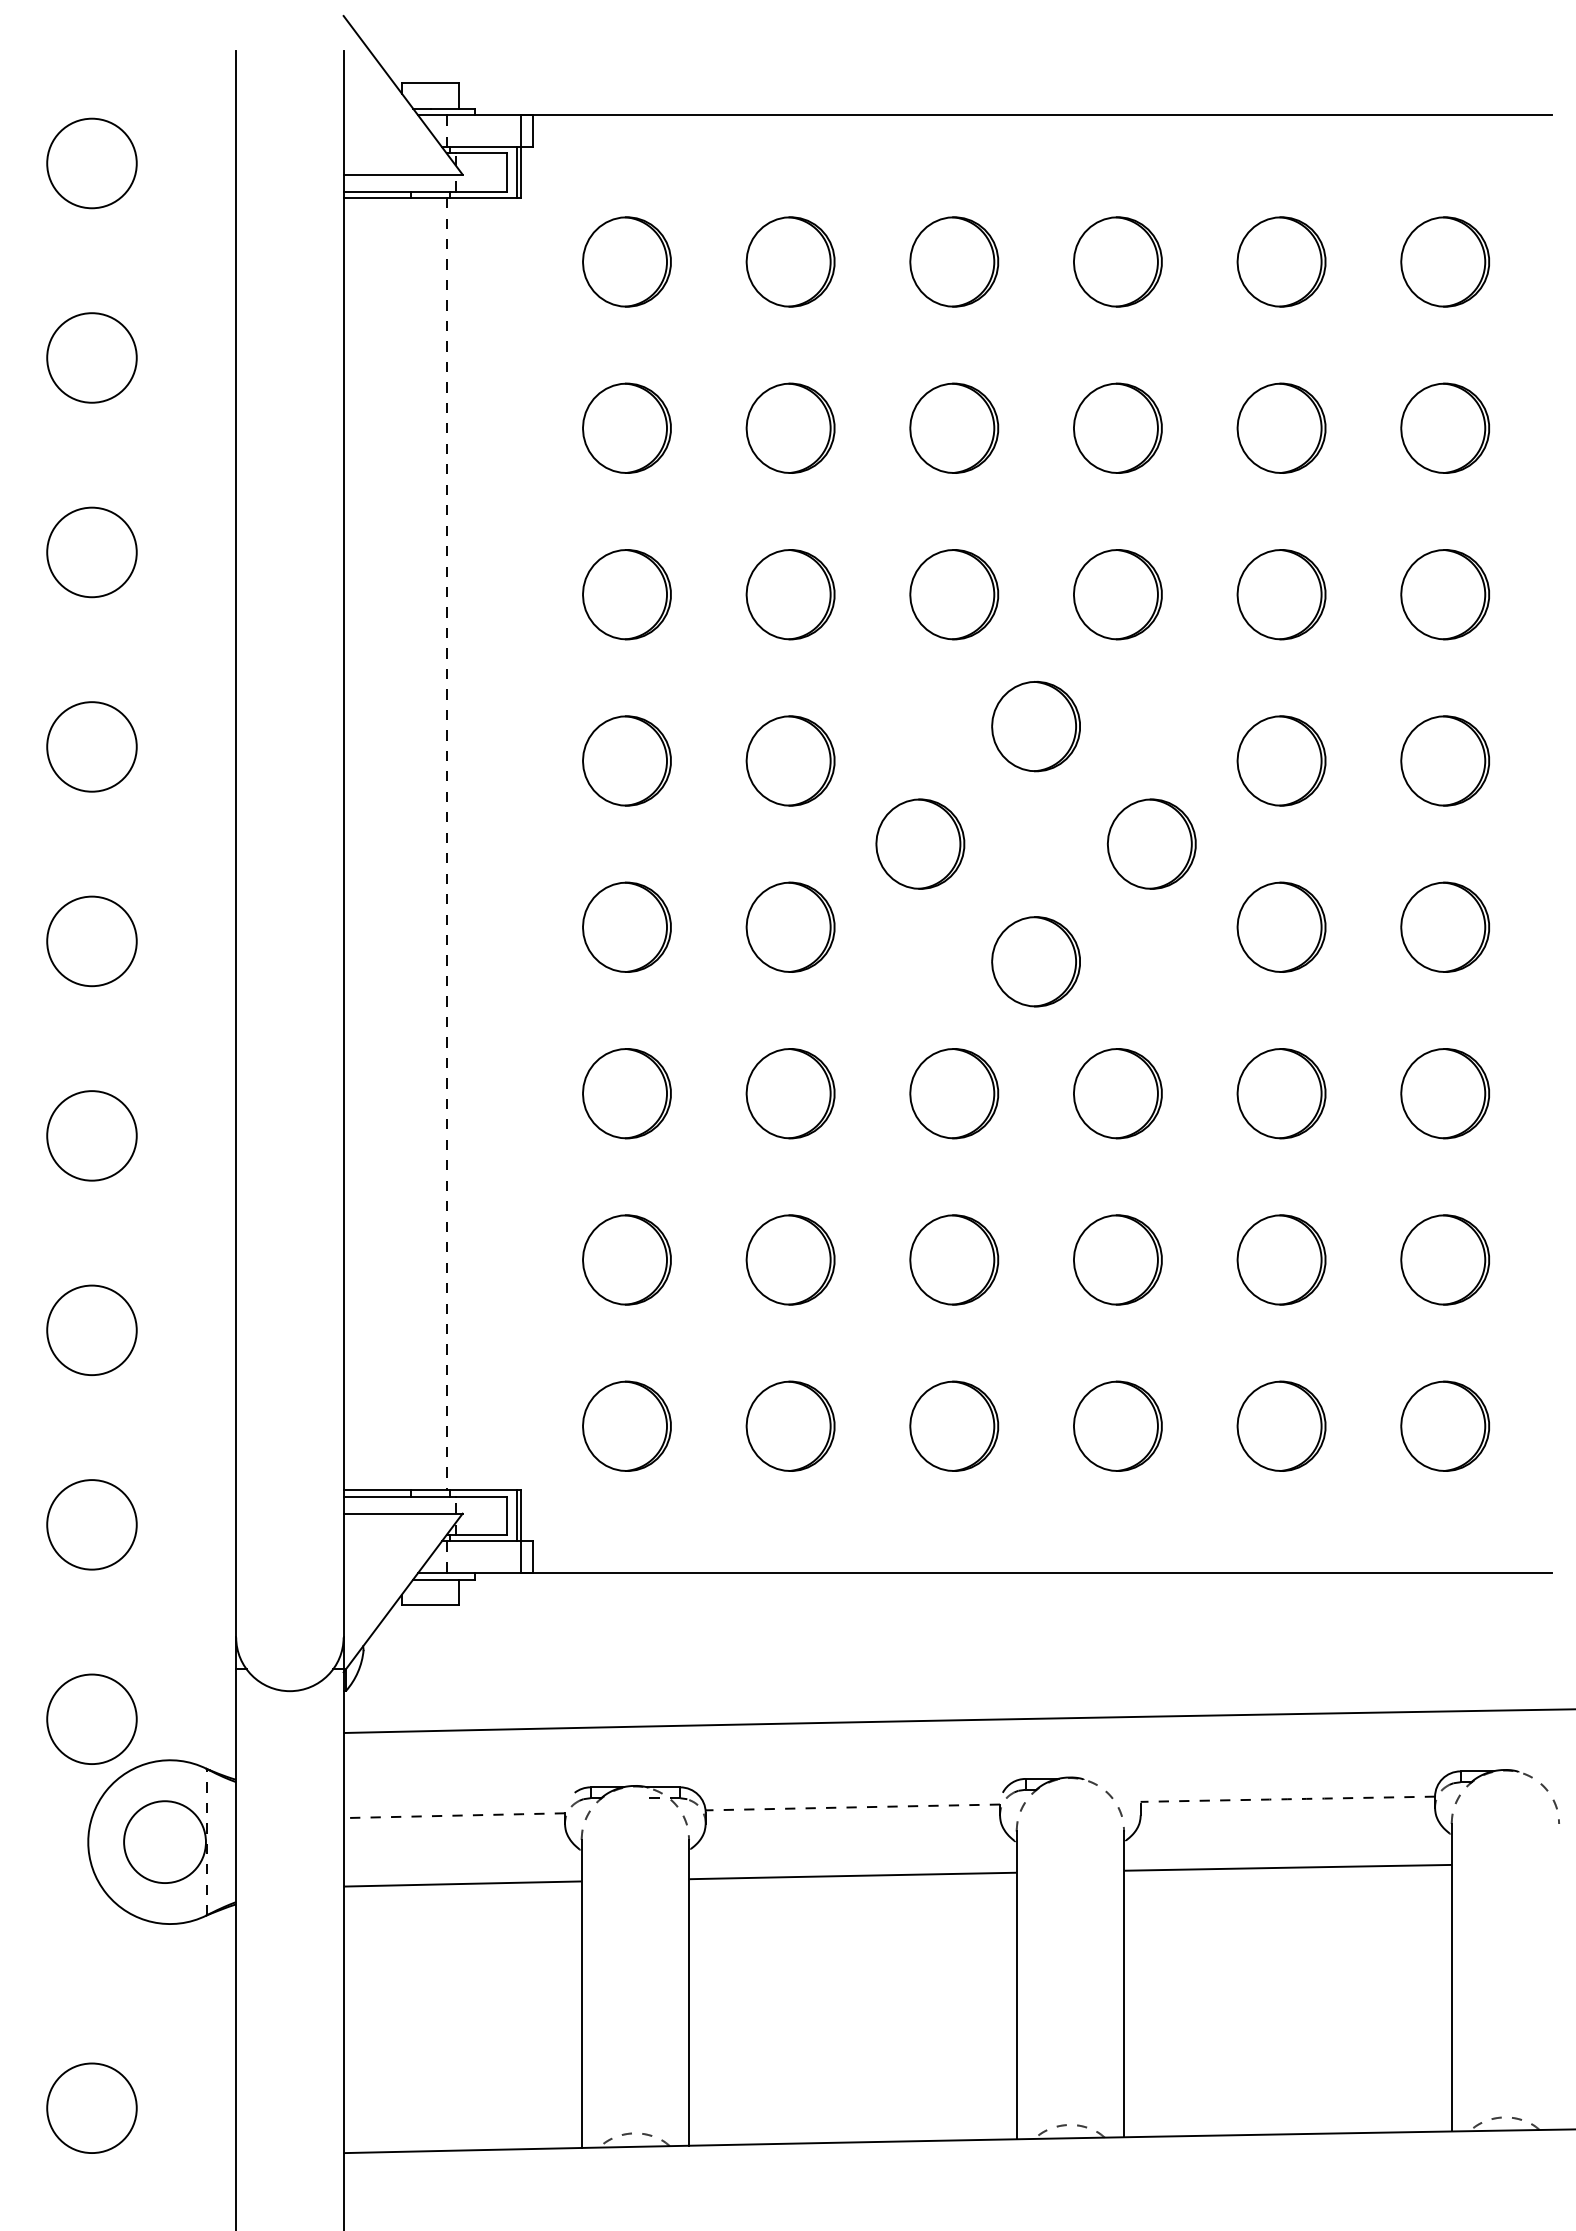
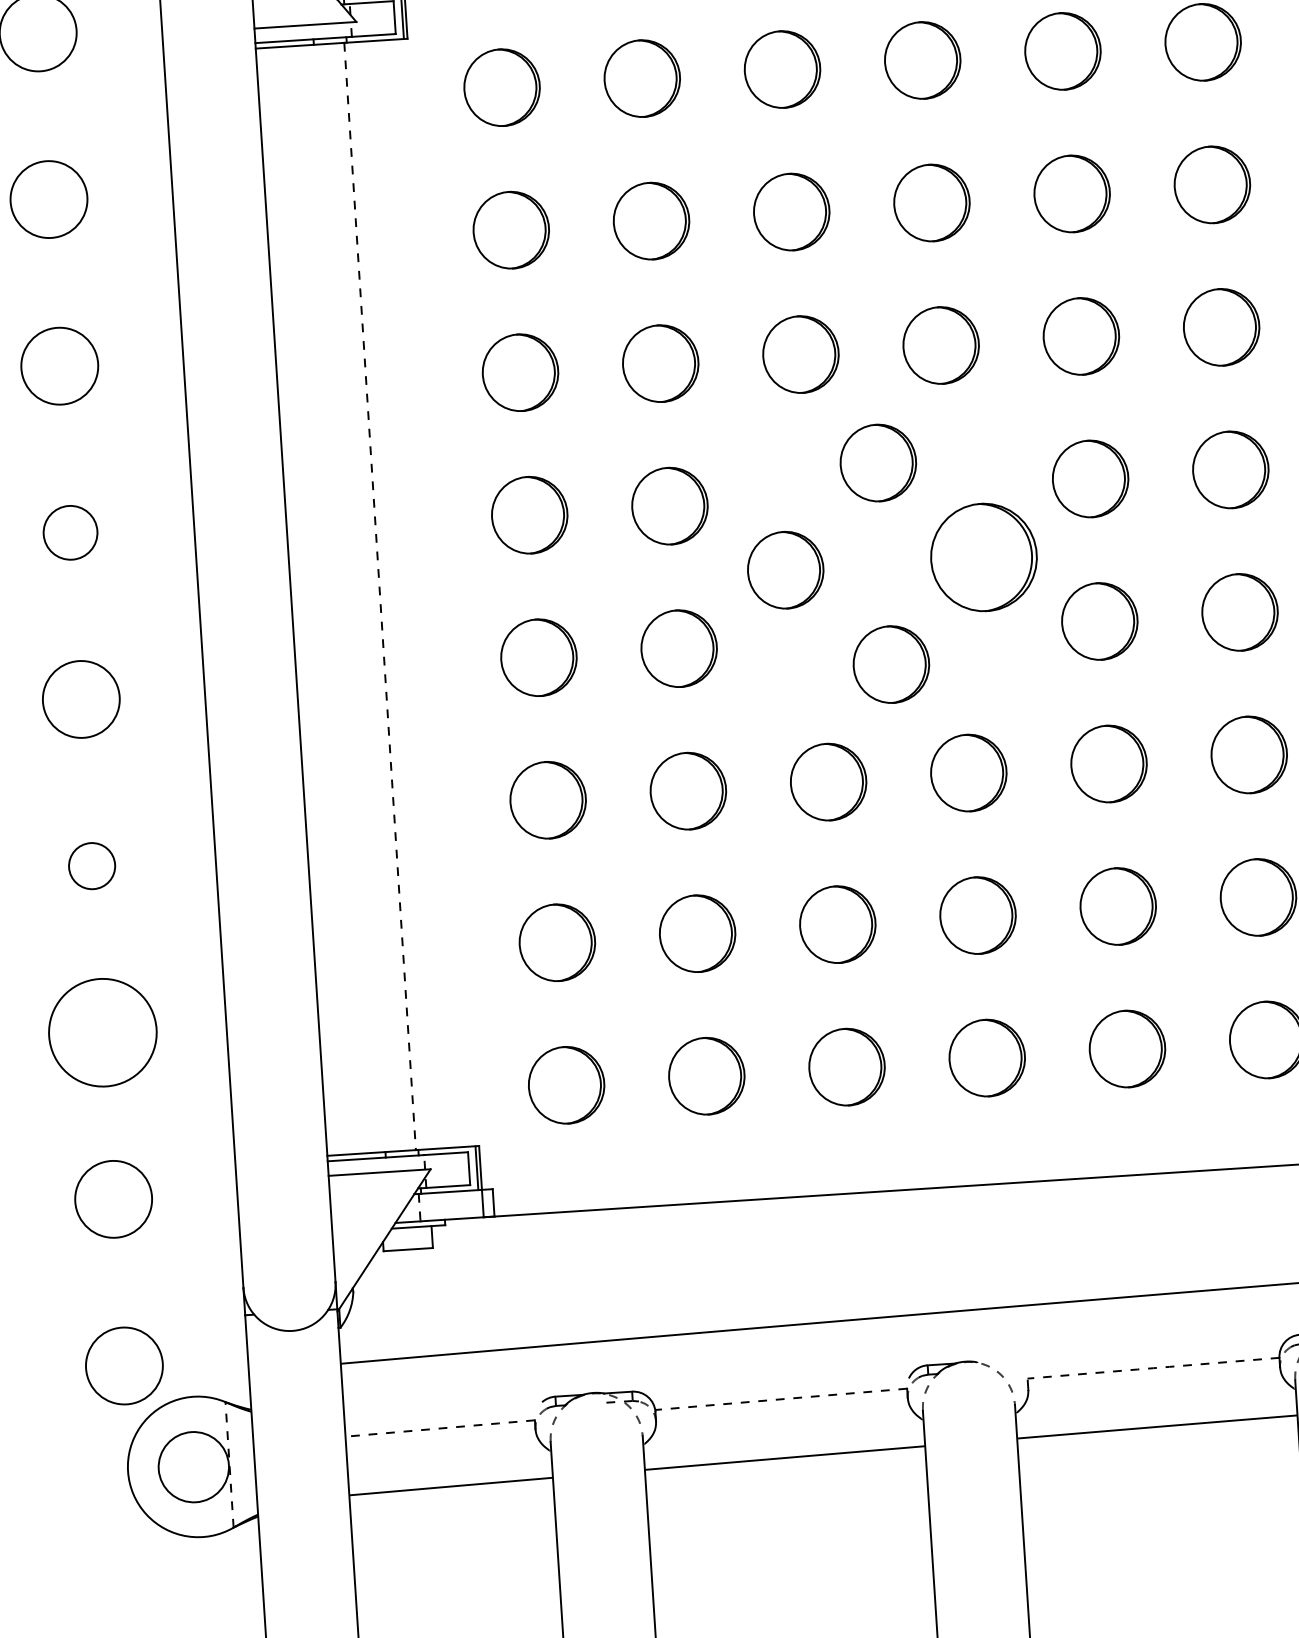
circle: (91, 746) -> (70, 532), size x0.7
part: (1151, 843) -> (983, 556), size x1.4
circle: (91, 1135) -> (91, 865), size x0.6
circle: (91, 1330) -> (102, 1032), size x1.4

